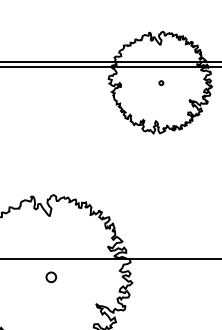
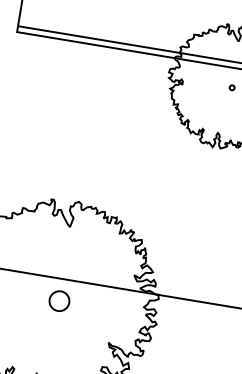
circle: (51, 277) -> (59, 301), size x1.67

